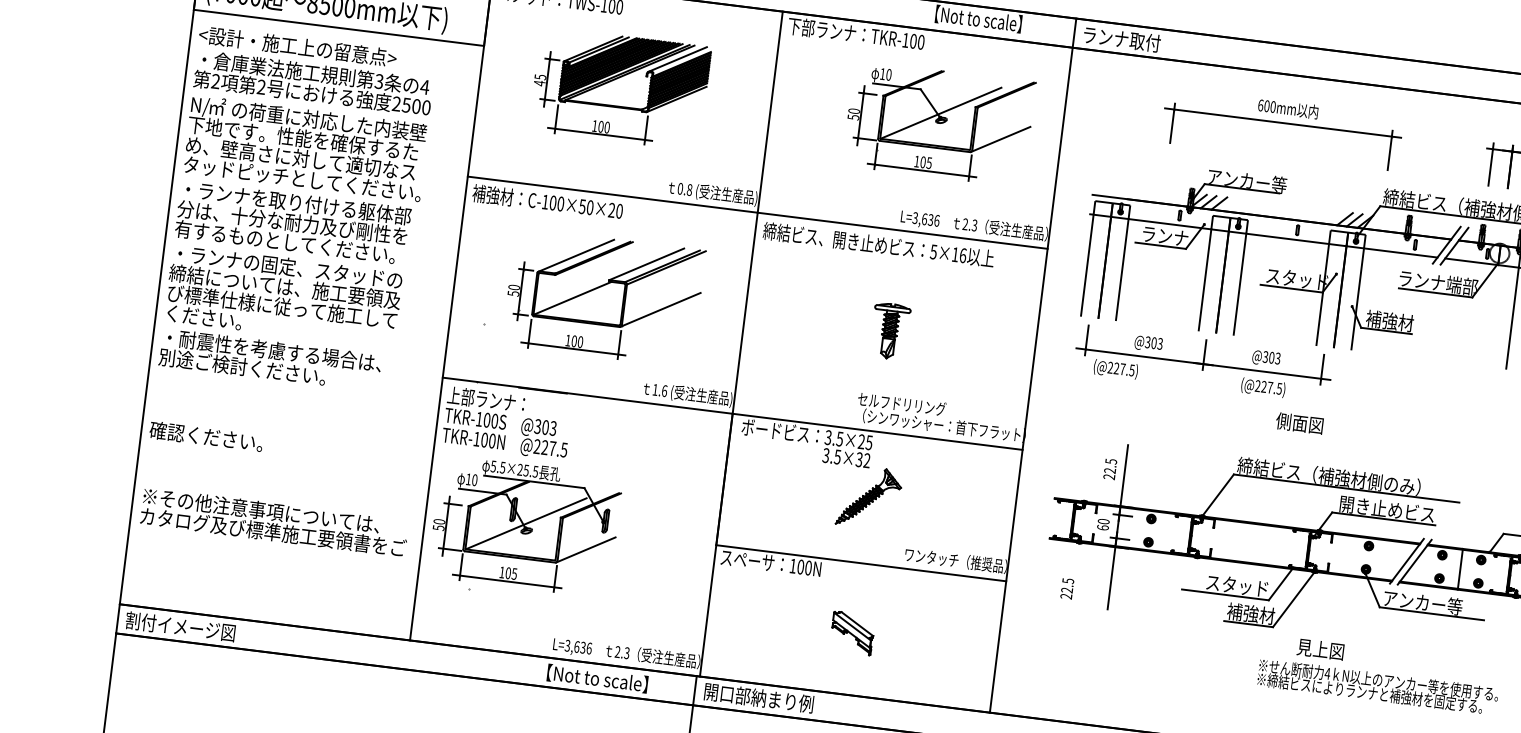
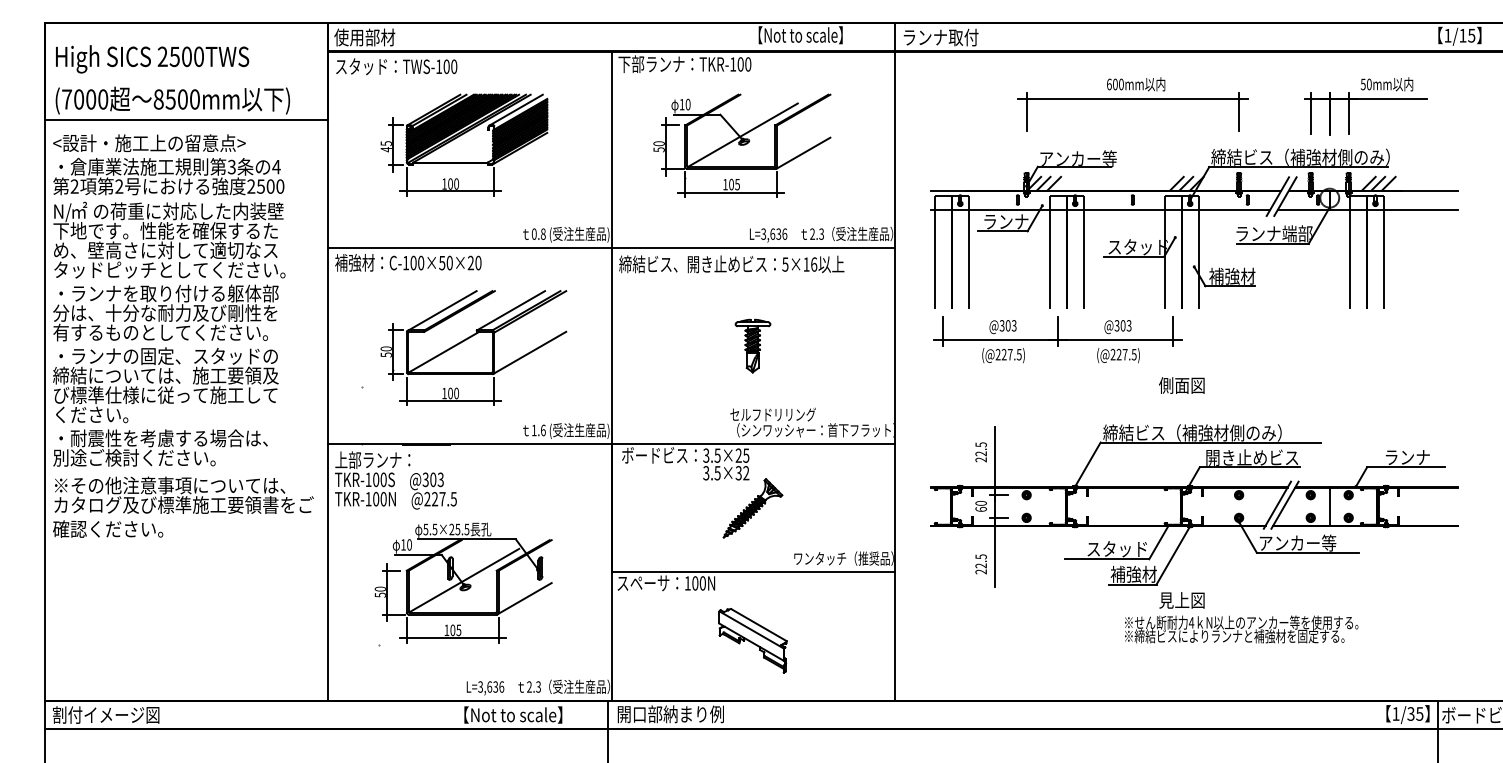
part: (939, 123) -> (742, 145), moved
part: (1281, 128) -> (1132, 104), moved
text: (1115, 369) -> (1003, 355), moved
text: (1299, 423) -> (1181, 385), moved
text: (274, 521) -> (183, 494), moved
part: (525, 525) -> (463, 582), moved
text: (1066, 588) -> (980, 564), moved
part: (852, 632) -> (752, 640), size x1.67
text: (1379, 674) -> (1241, 617), moved

